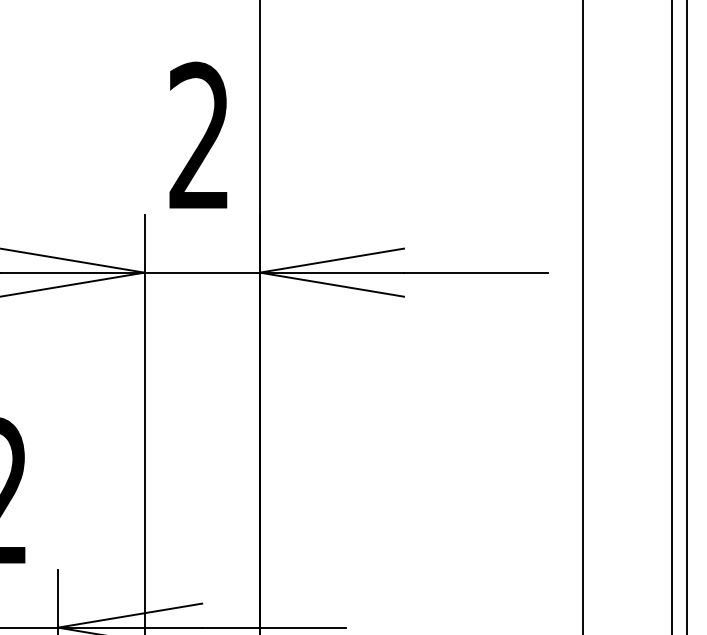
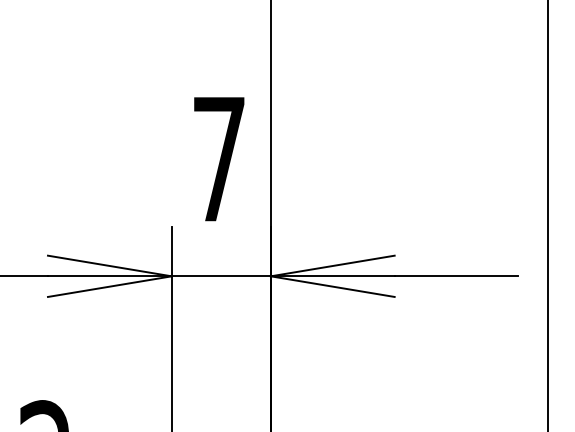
text: (198, 134) -> (218, 157), 2 -> 7

